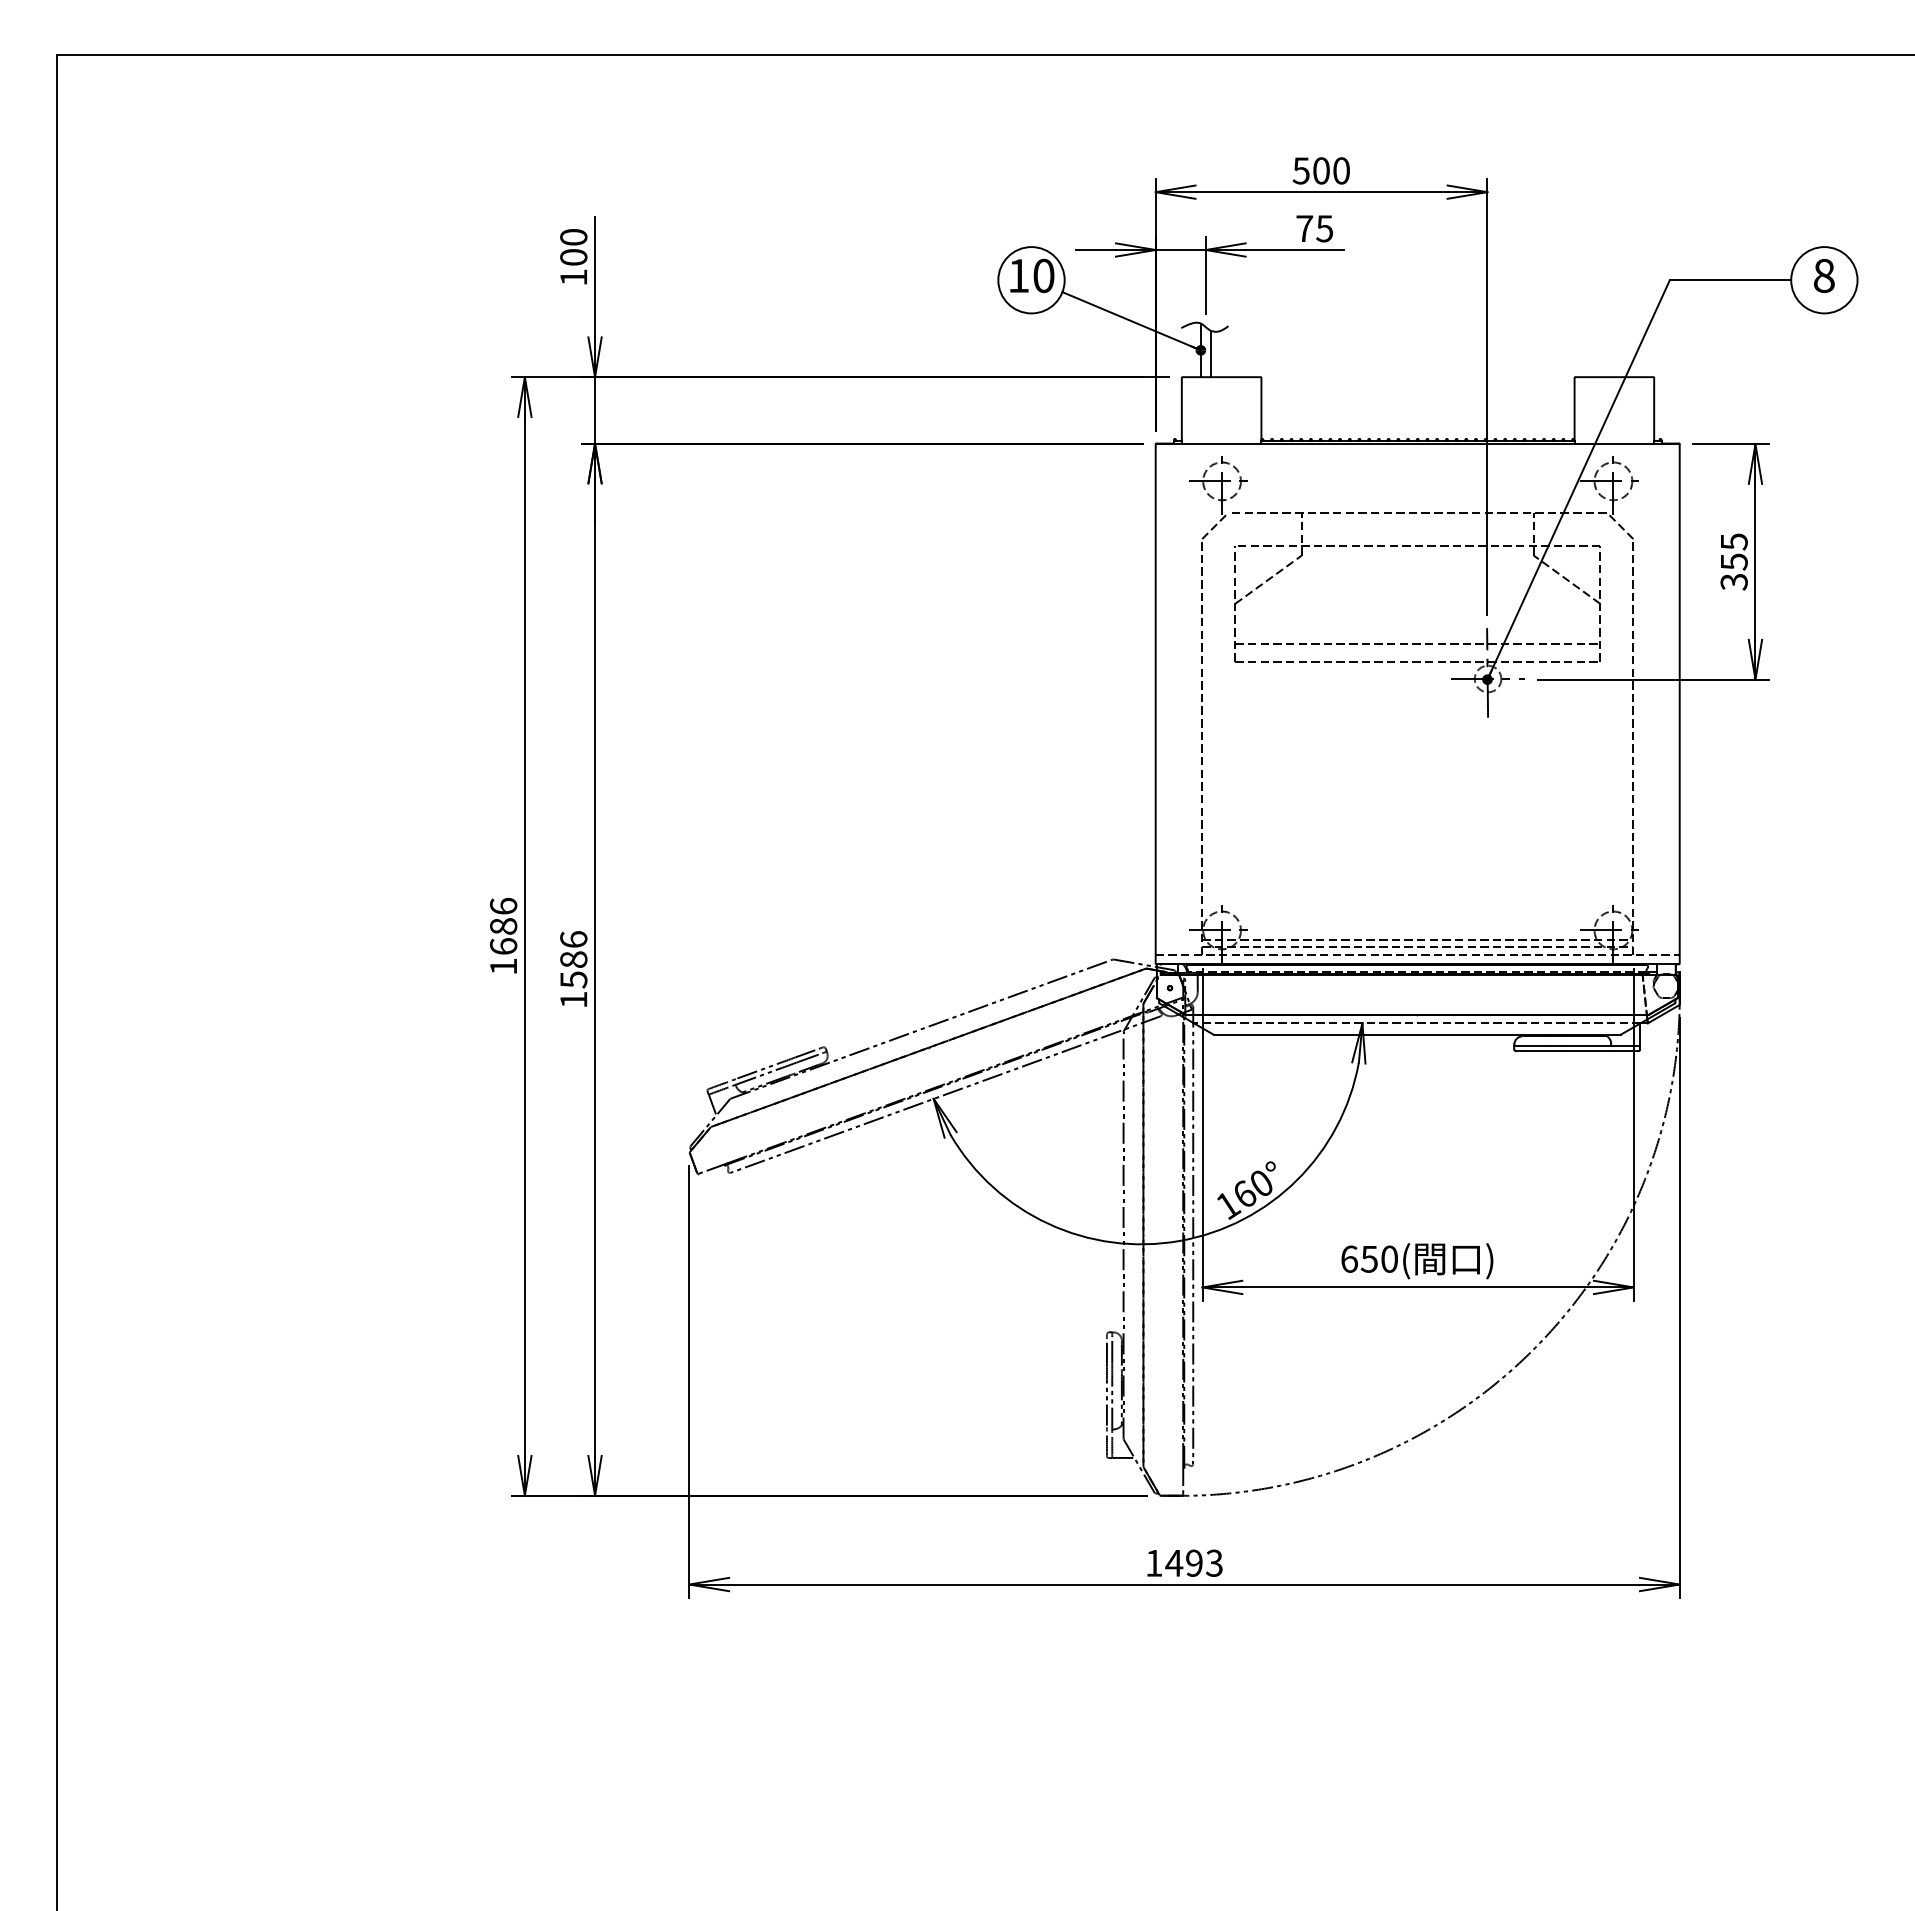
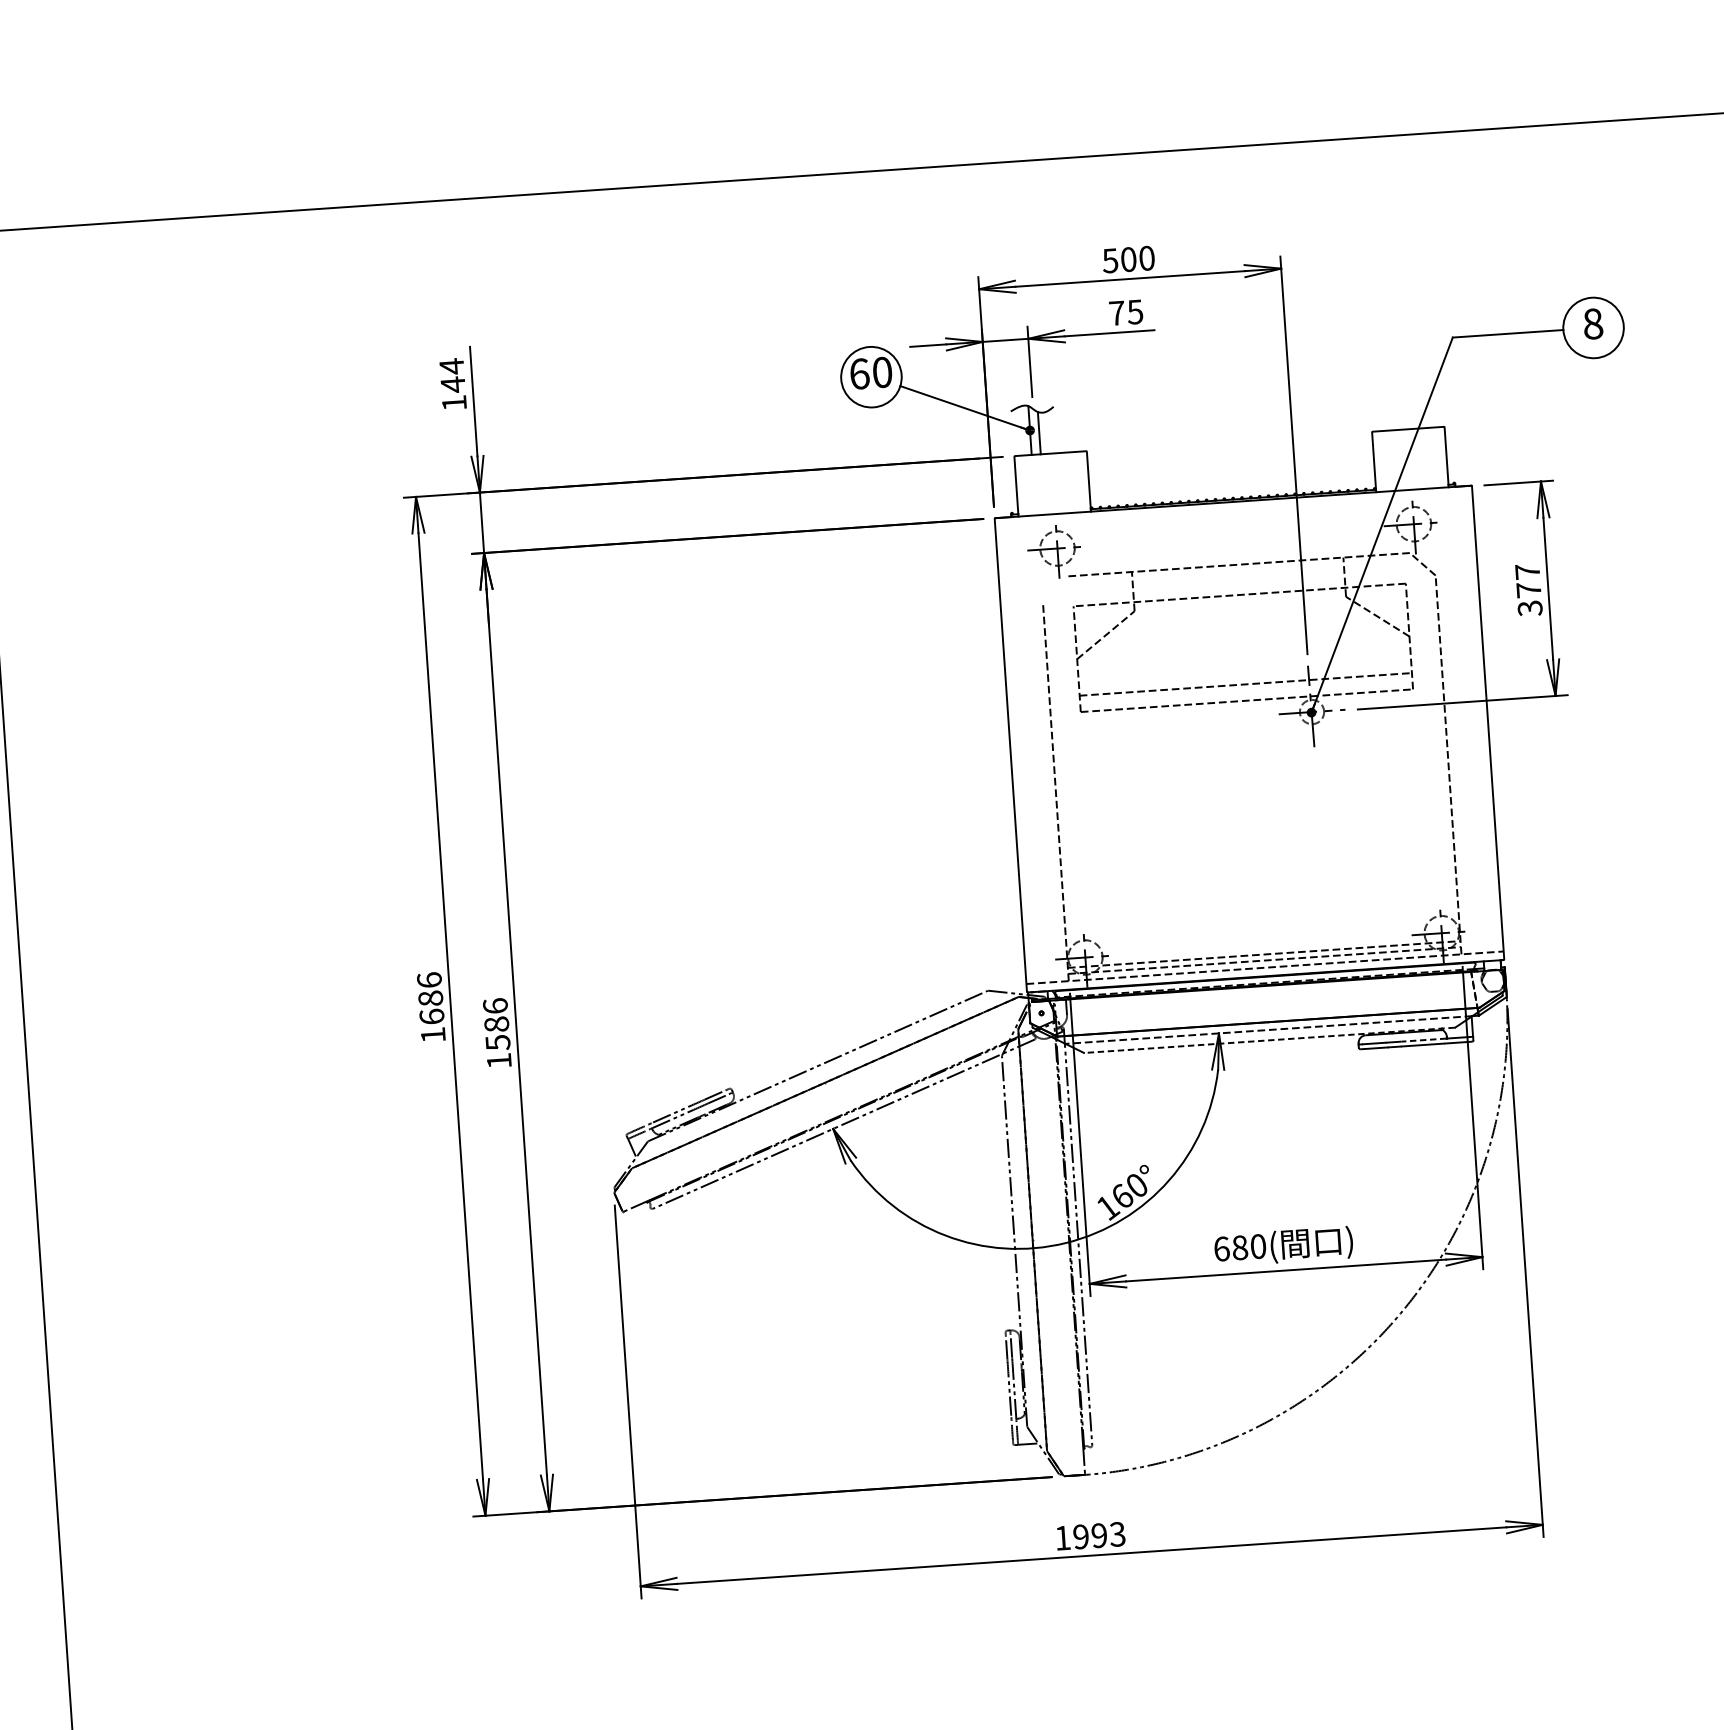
text: (573, 247) -> (452, 375), 100 -> 144
text: (1019, 275) -> (860, 373), 10 -> 60
line: (1215, 525) -> (1054, 589), removed
text: (1734, 551) -> (1528, 580), 355 -> 377
line: (1416, 1034) -> (1268, 1040), solid -> dashed
line: (1585, 1045) -> (1423, 1039), solid -> dashed
text: (1368, 1258) -> (1239, 1247), 650( -> 680(
text: (1174, 1562) -> (1081, 1536), 1493 -> 1993

